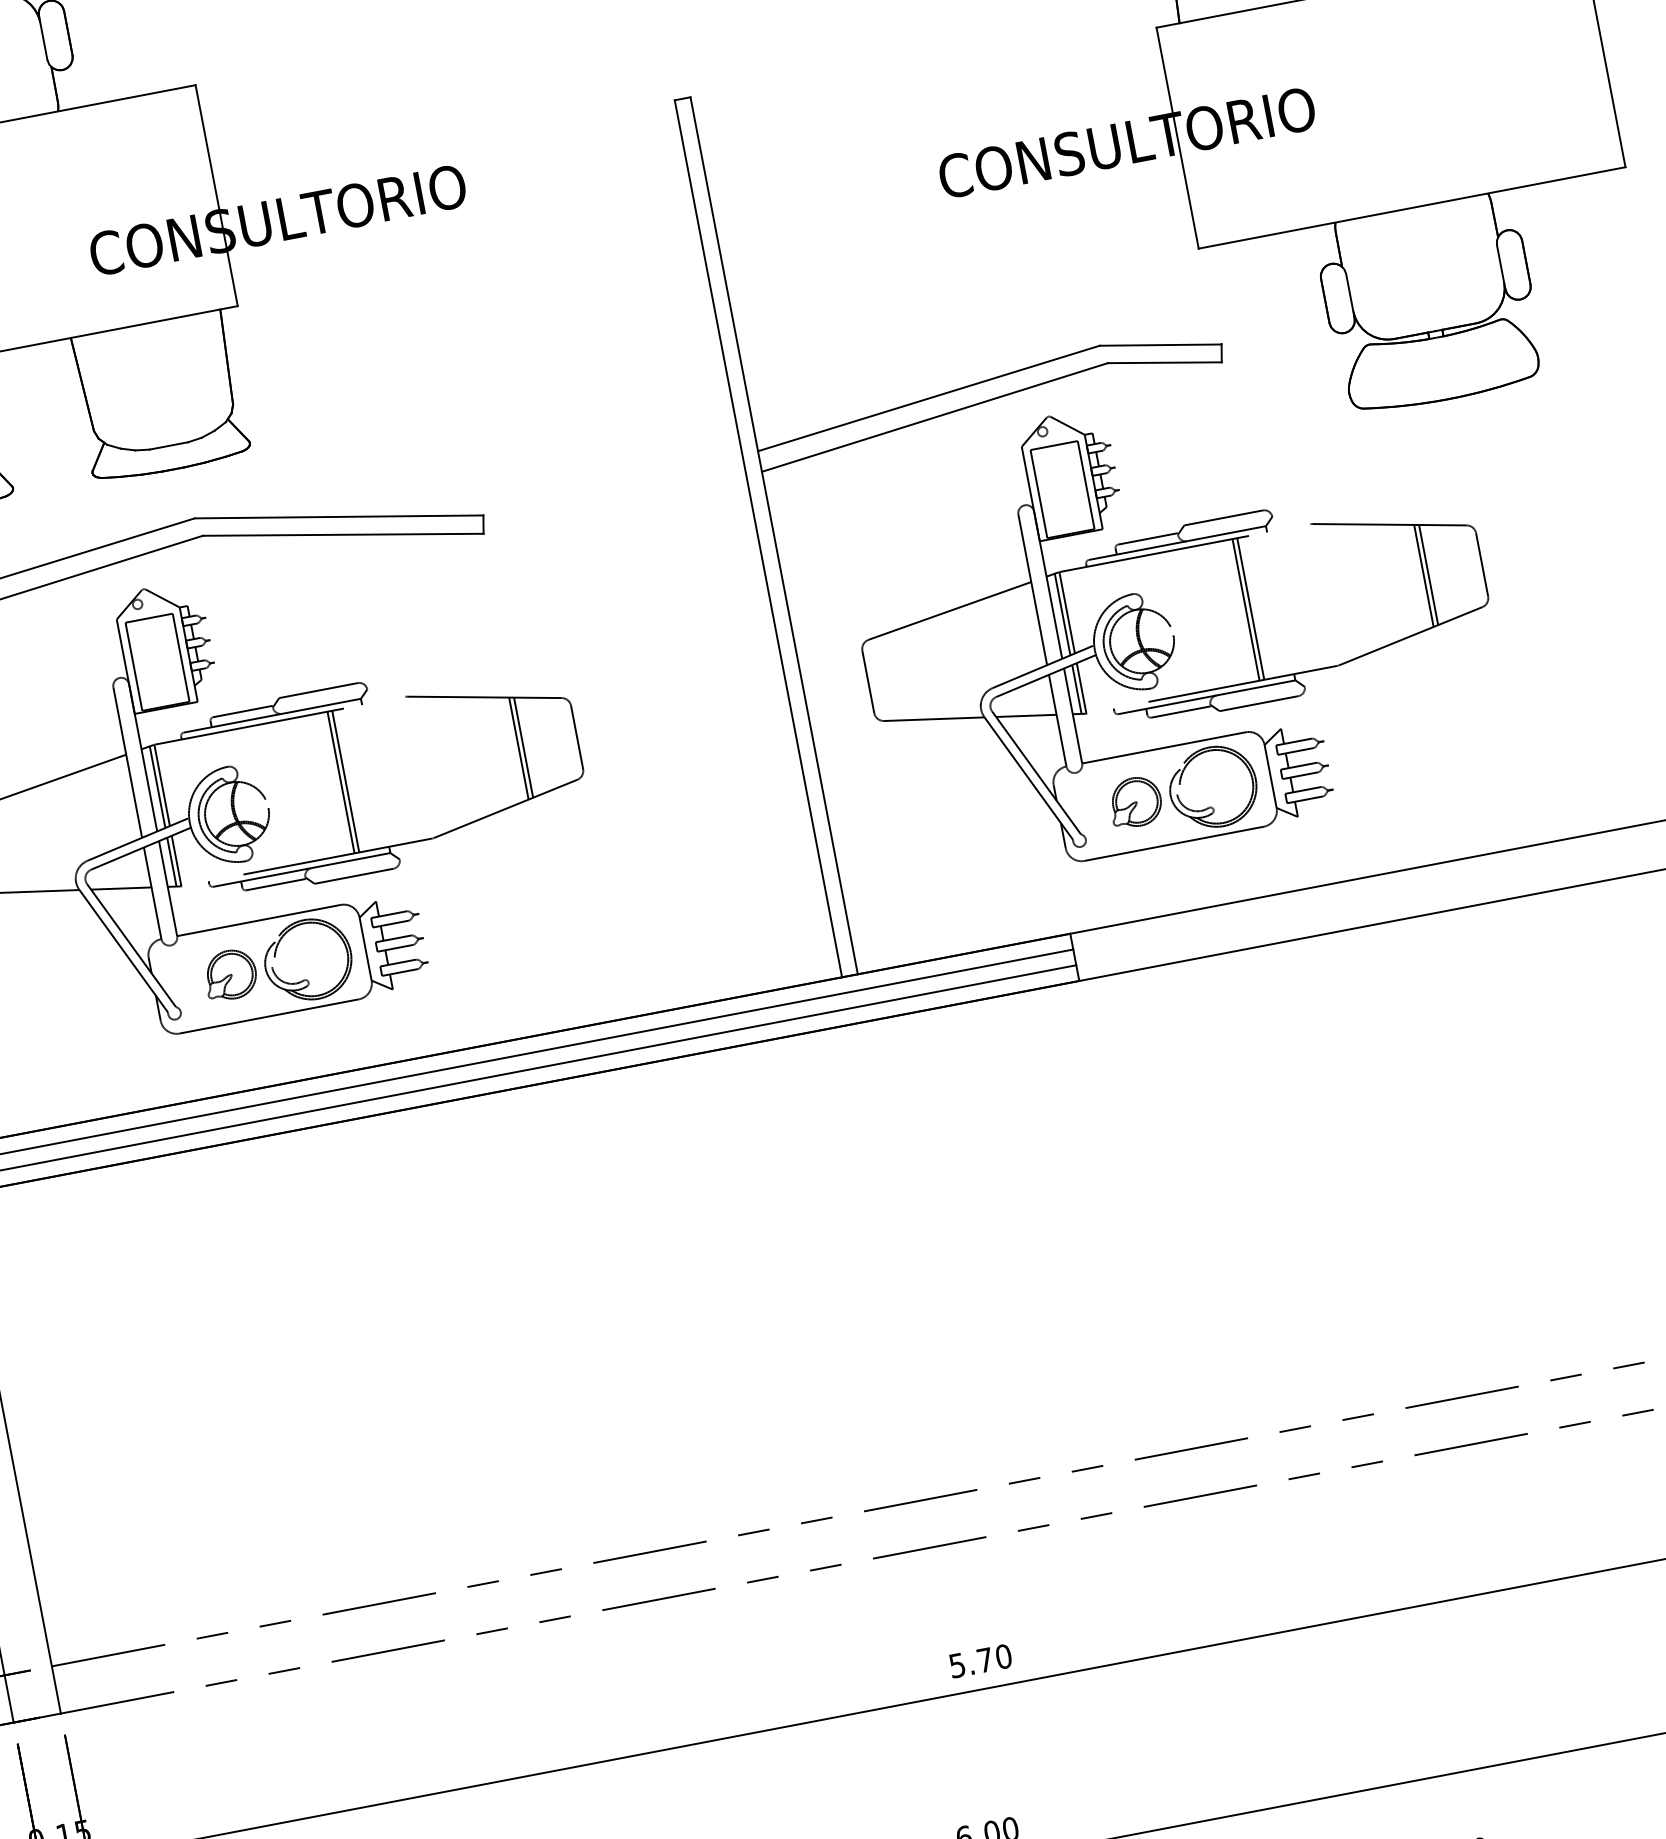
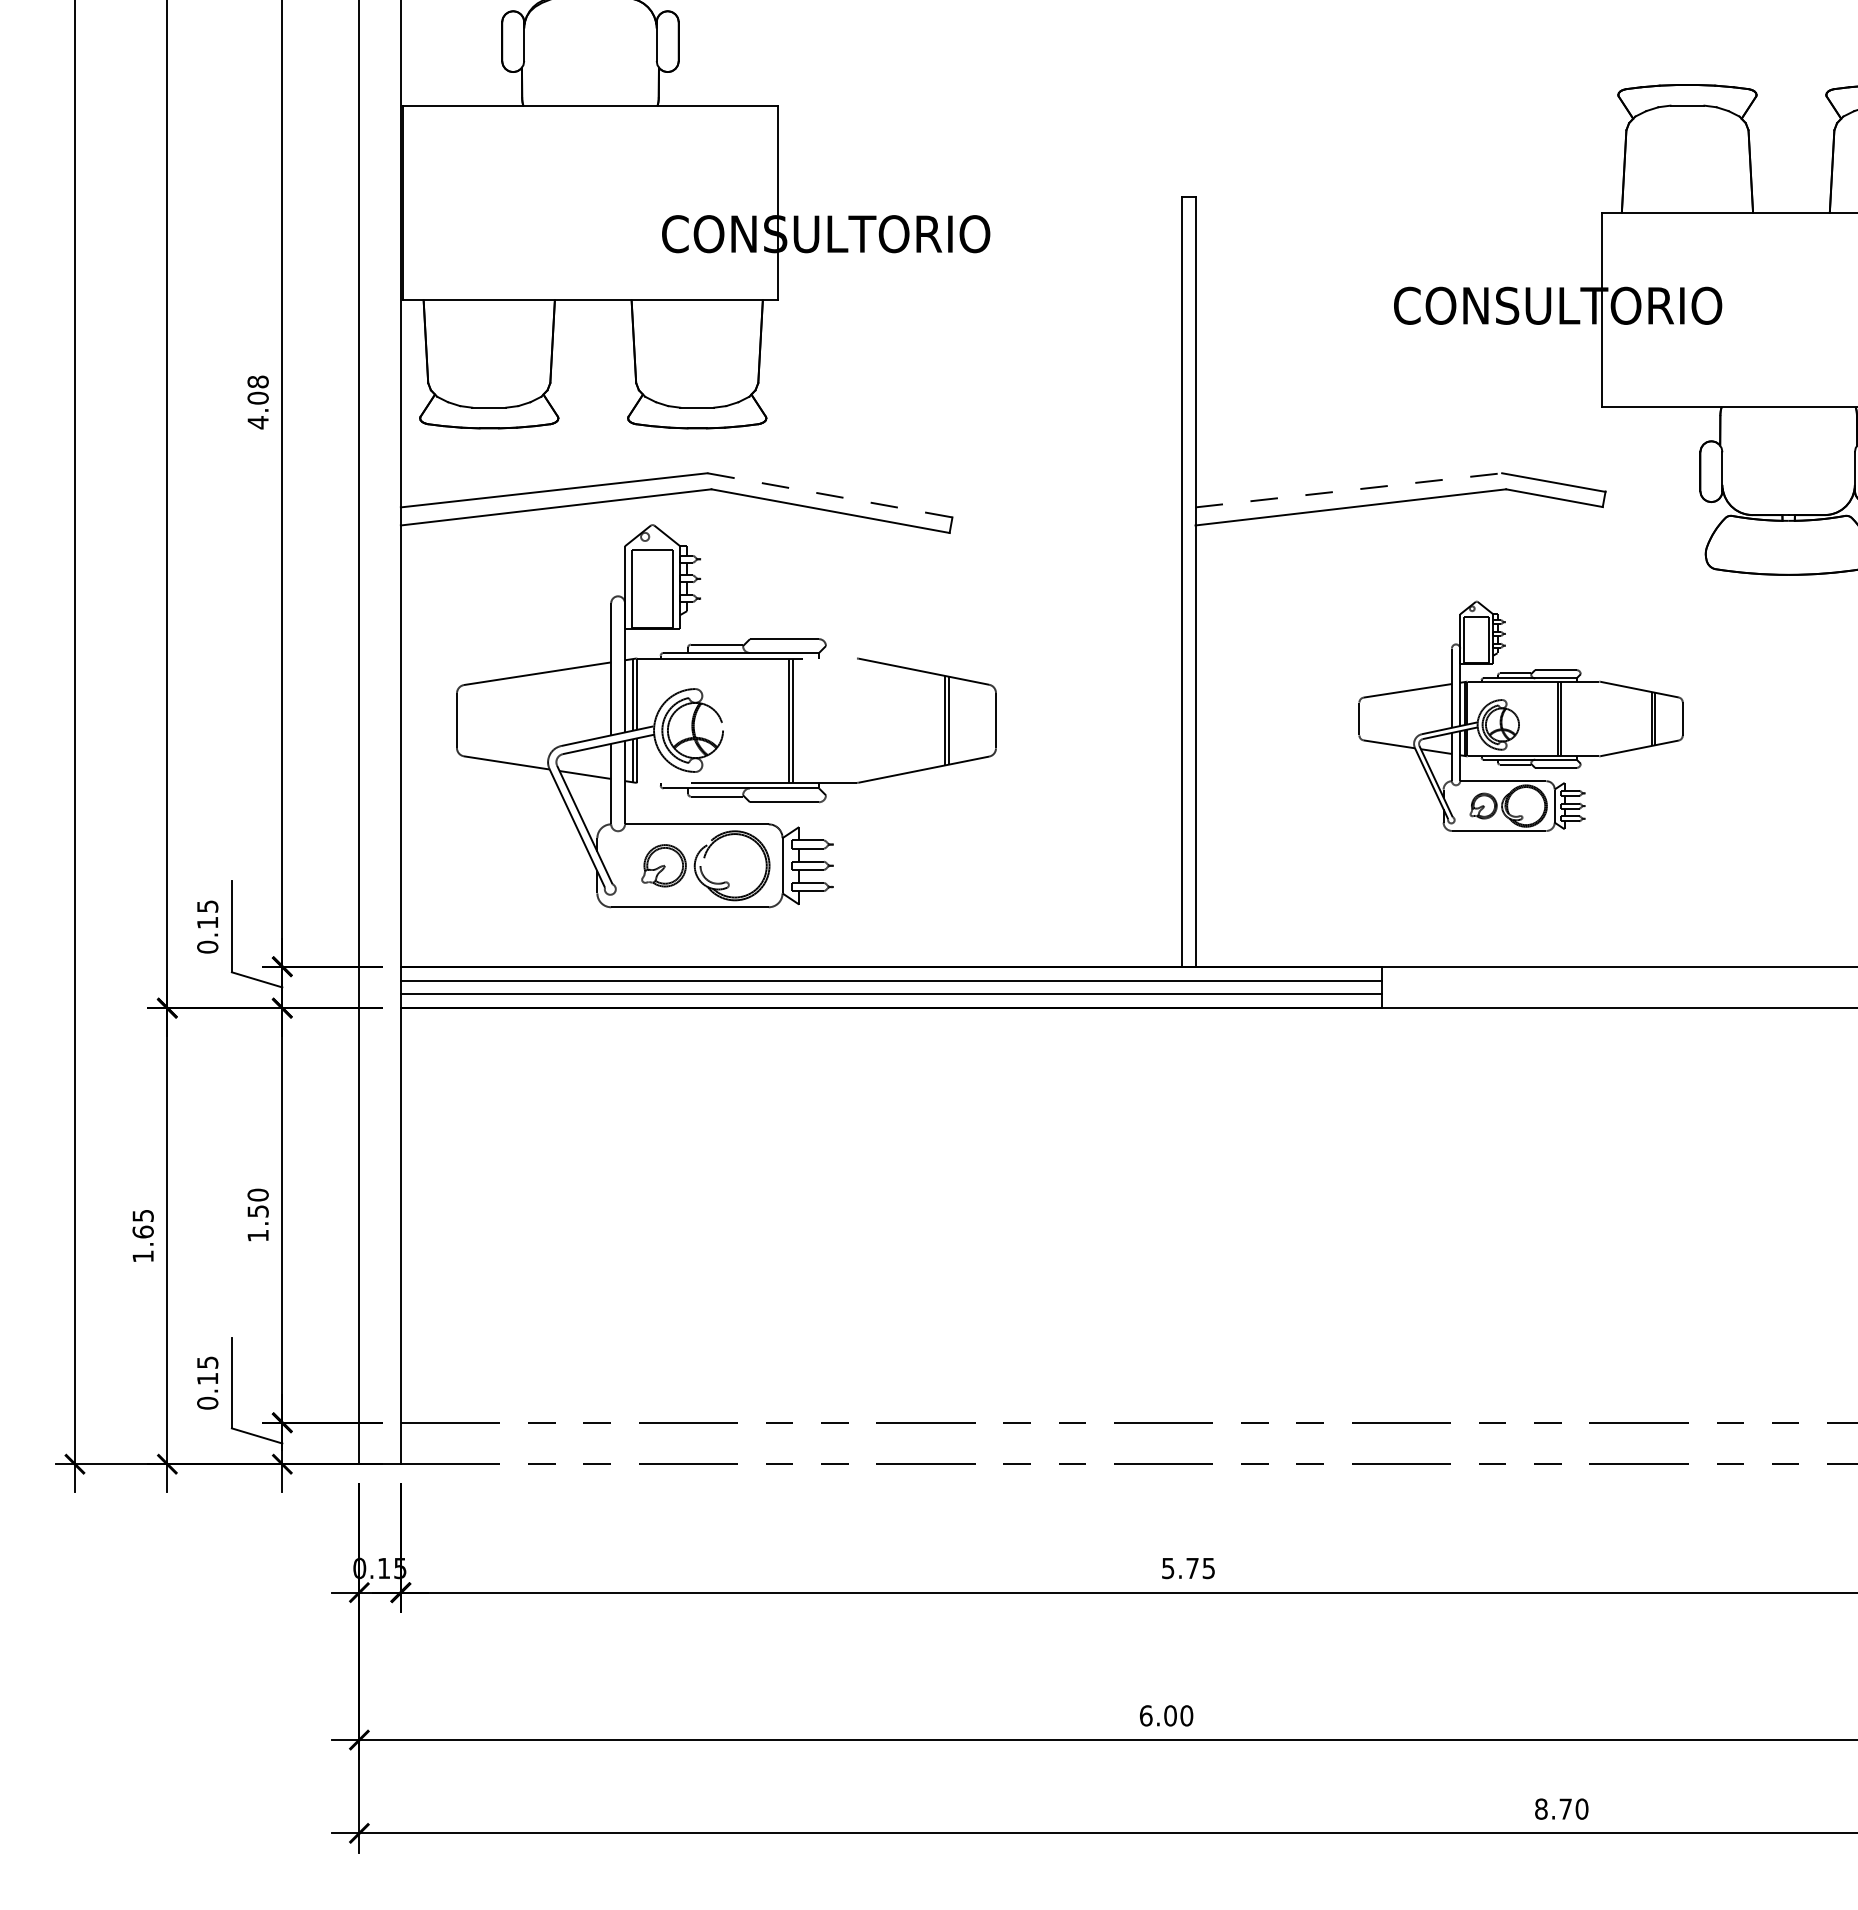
line: (929, 398) -> (1349, 490), solid -> dashed
line: (339, 516) -> (830, 495), solid -> dashed
part: (1173, 618) -> (1520, 716), size x0.6
text: (1003, 1656) -> (1208, 1568), 5.70 -> 5.75

